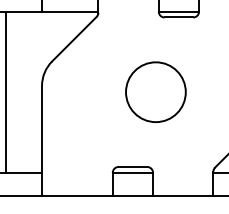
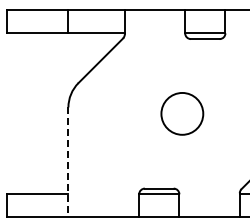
line: (6, 91) -> (32, 113), removed
circle: (156, 91) -> (182, 113), size x0.7
line: (42, 140) -> (68, 162), solid -> dashed

